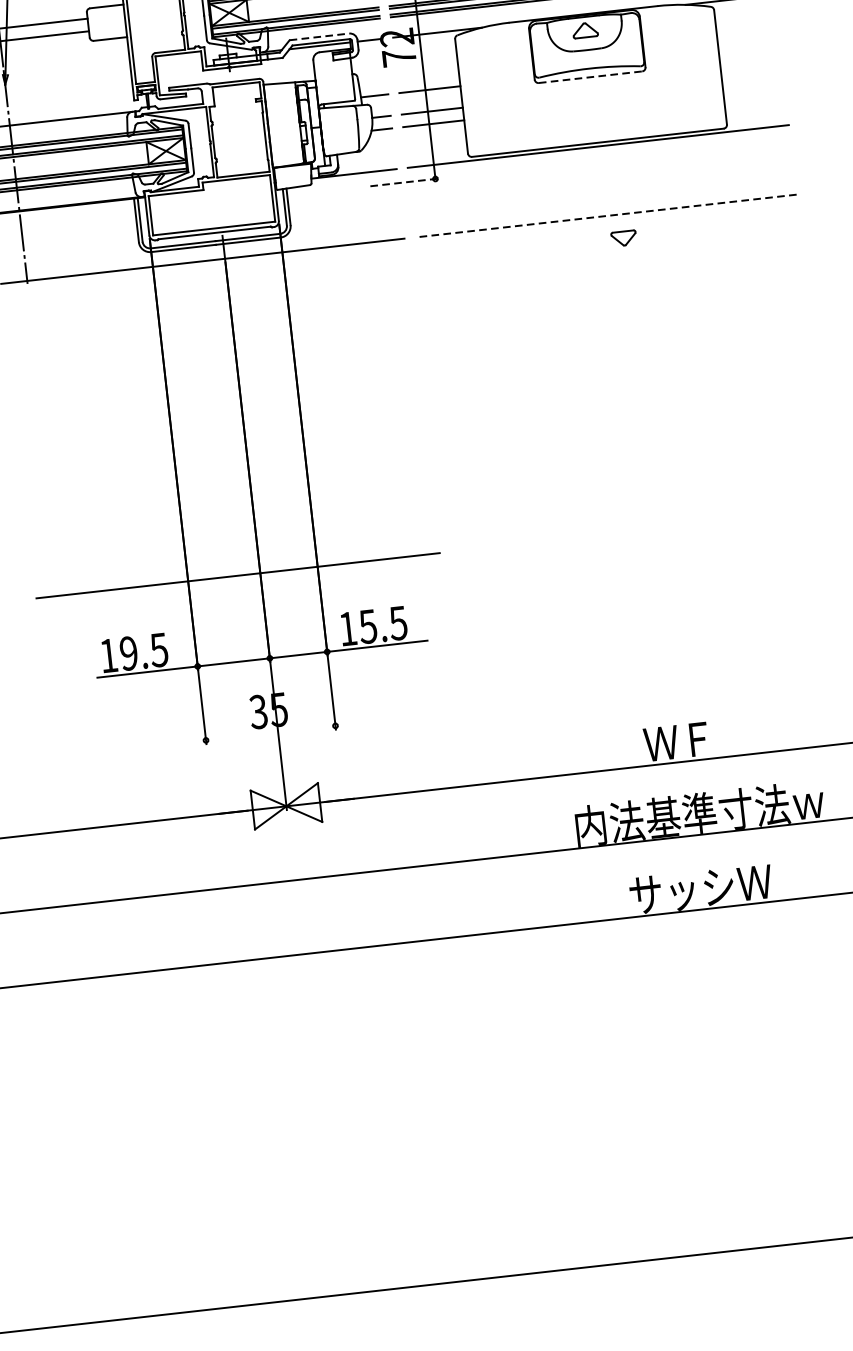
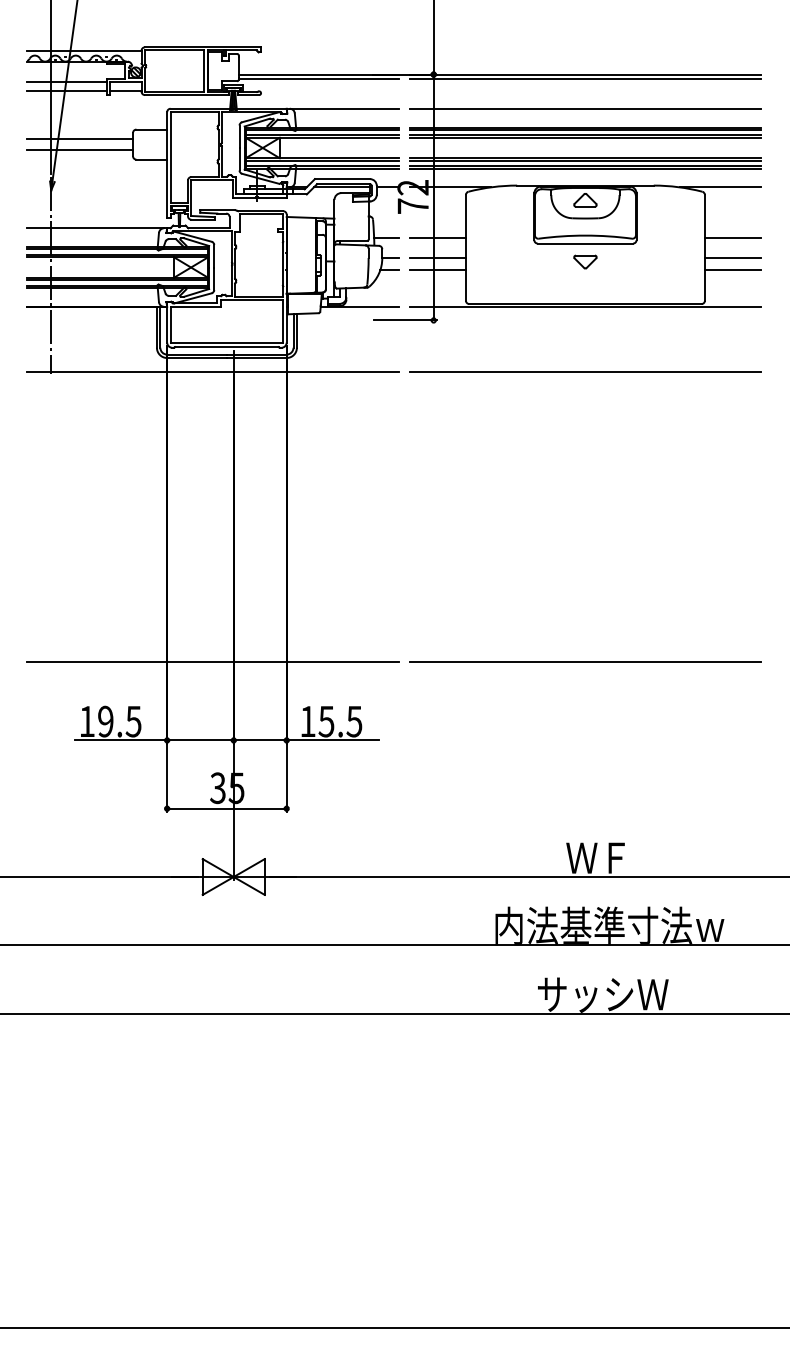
line: (319, 37) -> (342, 179), dashed -> solid
line: (749, 53) -> (732, 238), added
line: (751, 75) -> (732, 258), added
line: (590, 77) -> (585, 243), dashed -> solid
line: (753, 87) -> (732, 269), added
line: (404, 182) -> (405, 320), dashed -> solid
line: (606, 215) -> (585, 371), dashed -> solid
part: (623, 237) -> (585, 261), moved
line: (641, 530) -> (585, 661), added
line: (270, 732) -> (226, 808), added

